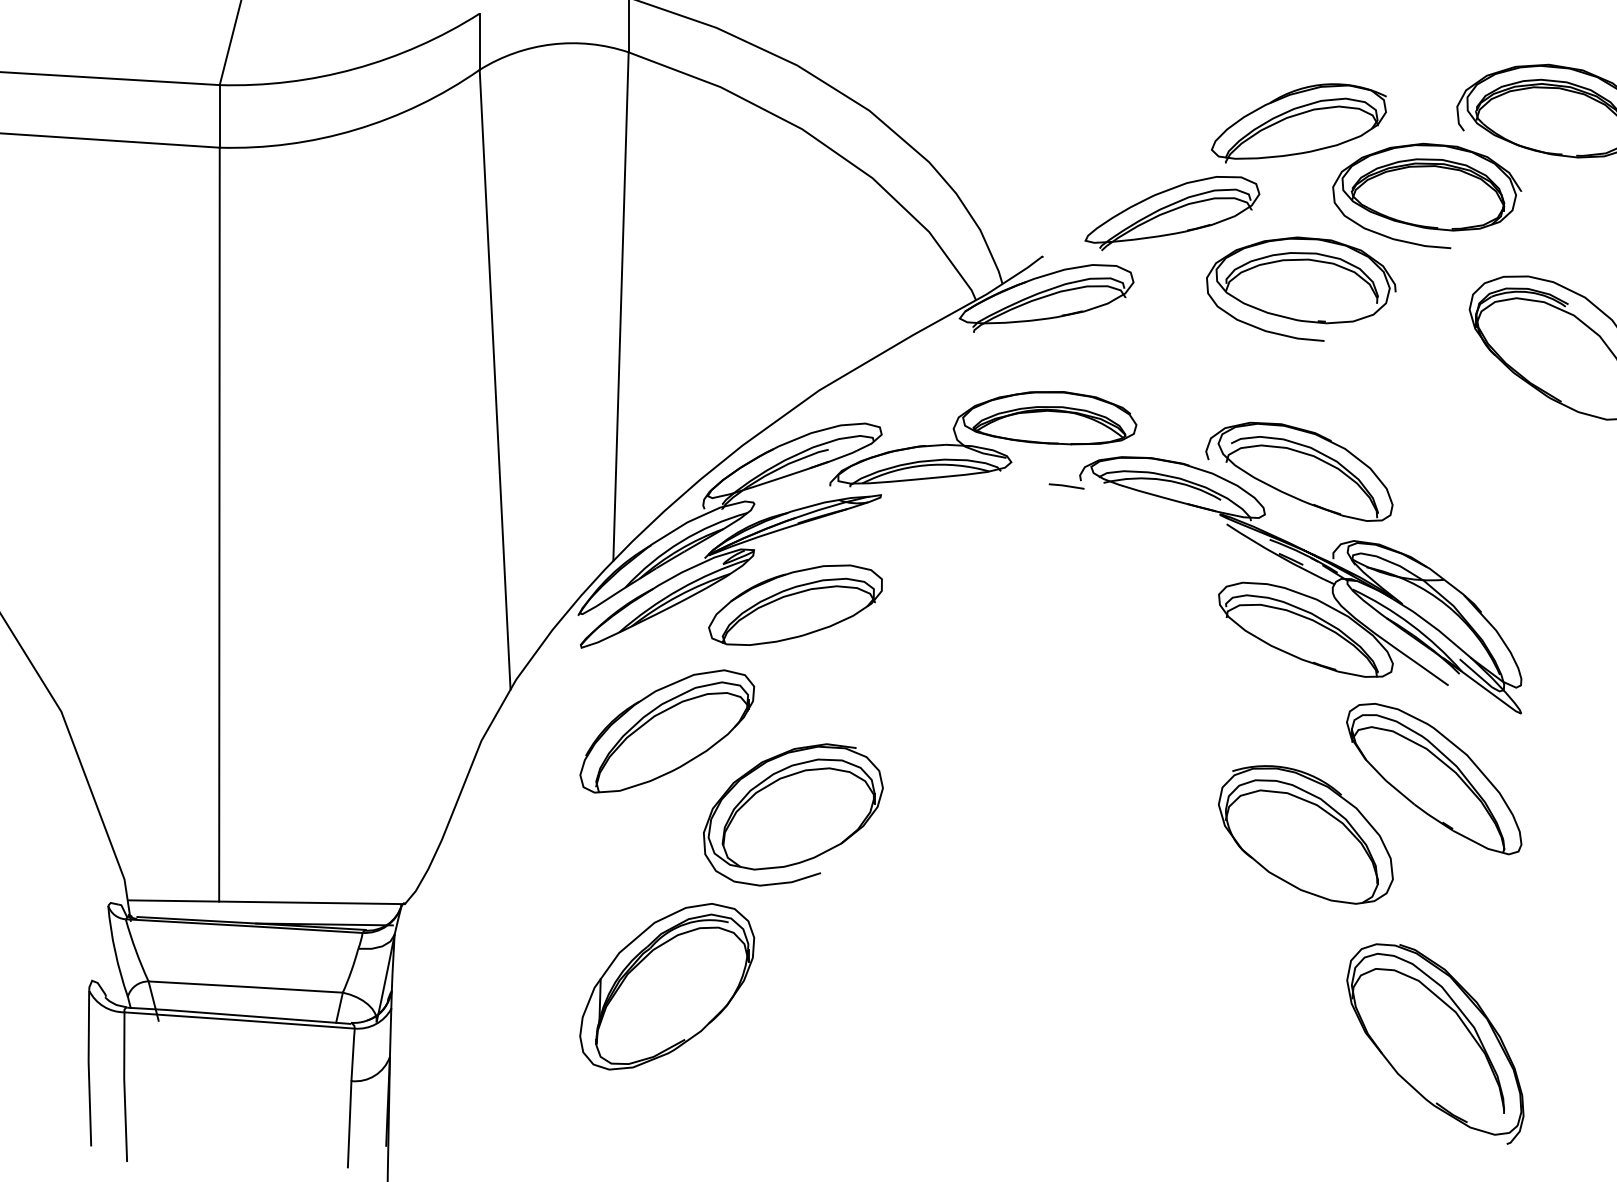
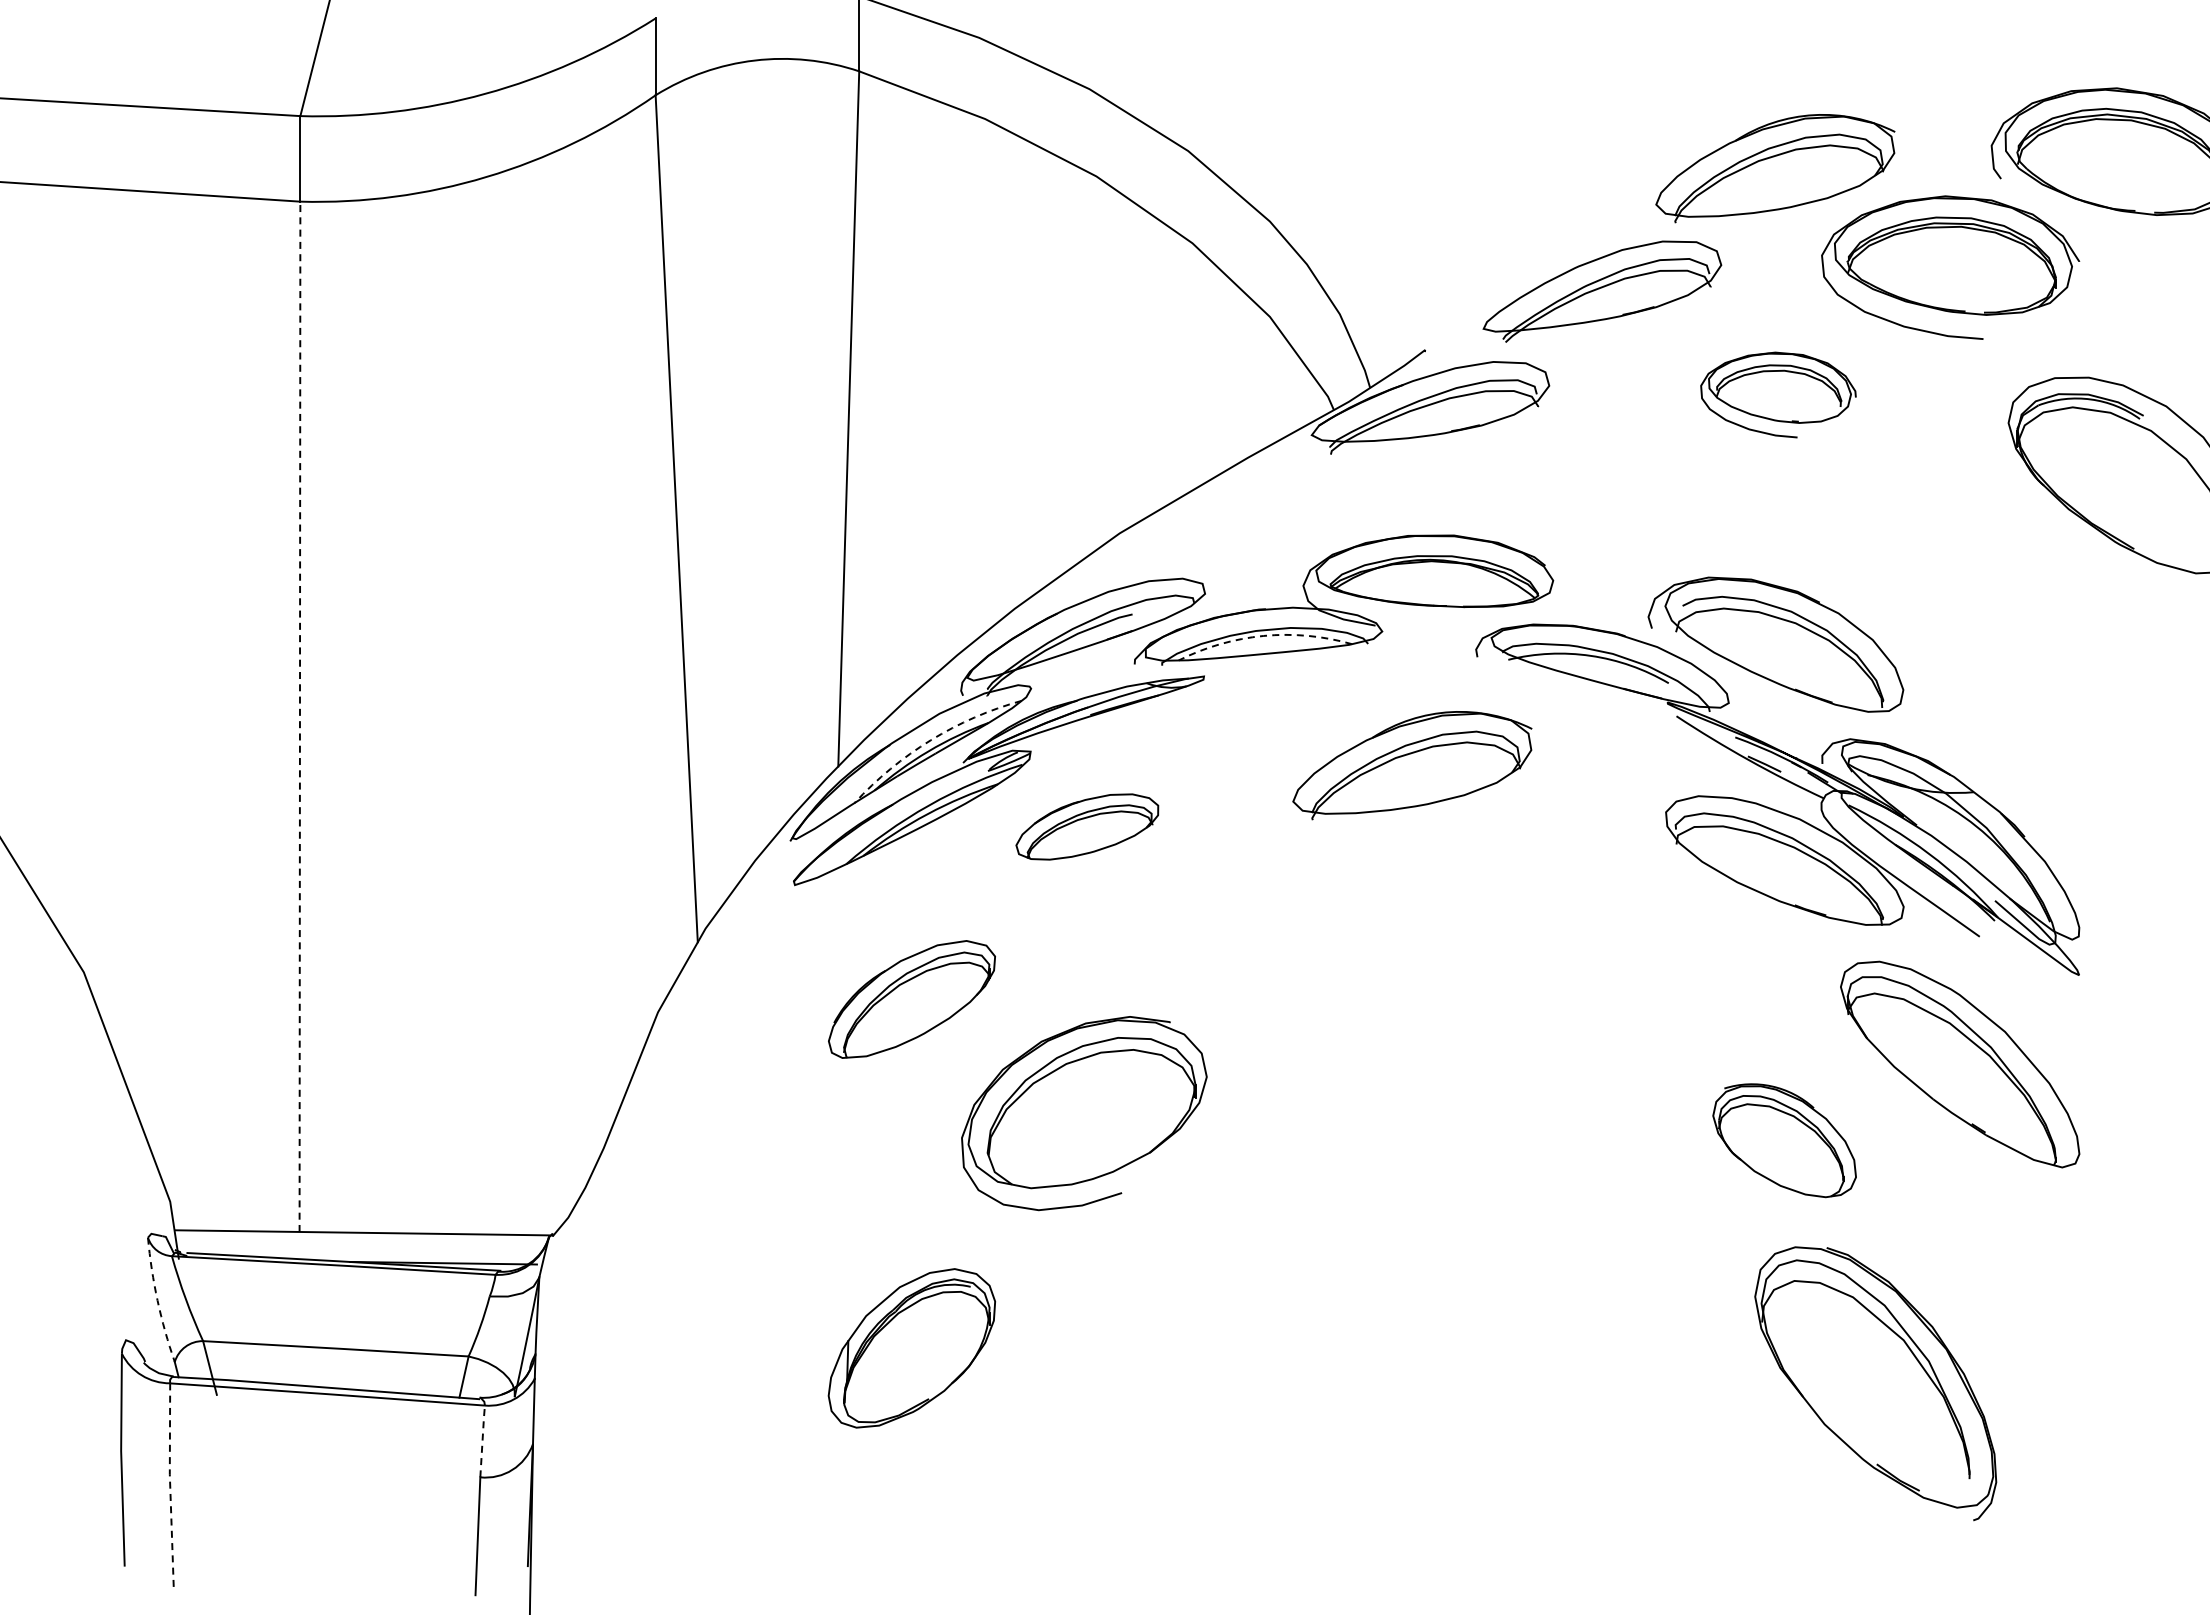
part: (1301, 288) -> (1778, 394), size x0.6
arc: (924, 465) -> (1263, 635), solid -> dashed
line: (1066, 486) -> (1457, 664), removed
line: (219, 524) -> (299, 716), solid -> dashed
arc: (680, 541) -> (930, 740), solid -> dashed
part: (1033, 560) -> (1412, 765), added
part: (795, 604) -> (1087, 826), size x0.6
part: (666, 731) -> (911, 999), size x0.7
part: (1305, 834) -> (1784, 1140), size x0.6
arc: (115, 951) -> (157, 1300), solid -> dashed
part: (666, 986) -> (911, 1348), size x0.7
part: (1435, 1043) -> (1875, 1383), moved
line: (353, 1054) -> (482, 1440), solid -> dashed
line: (124, 1087) -> (170, 1485), solid -> dashed

